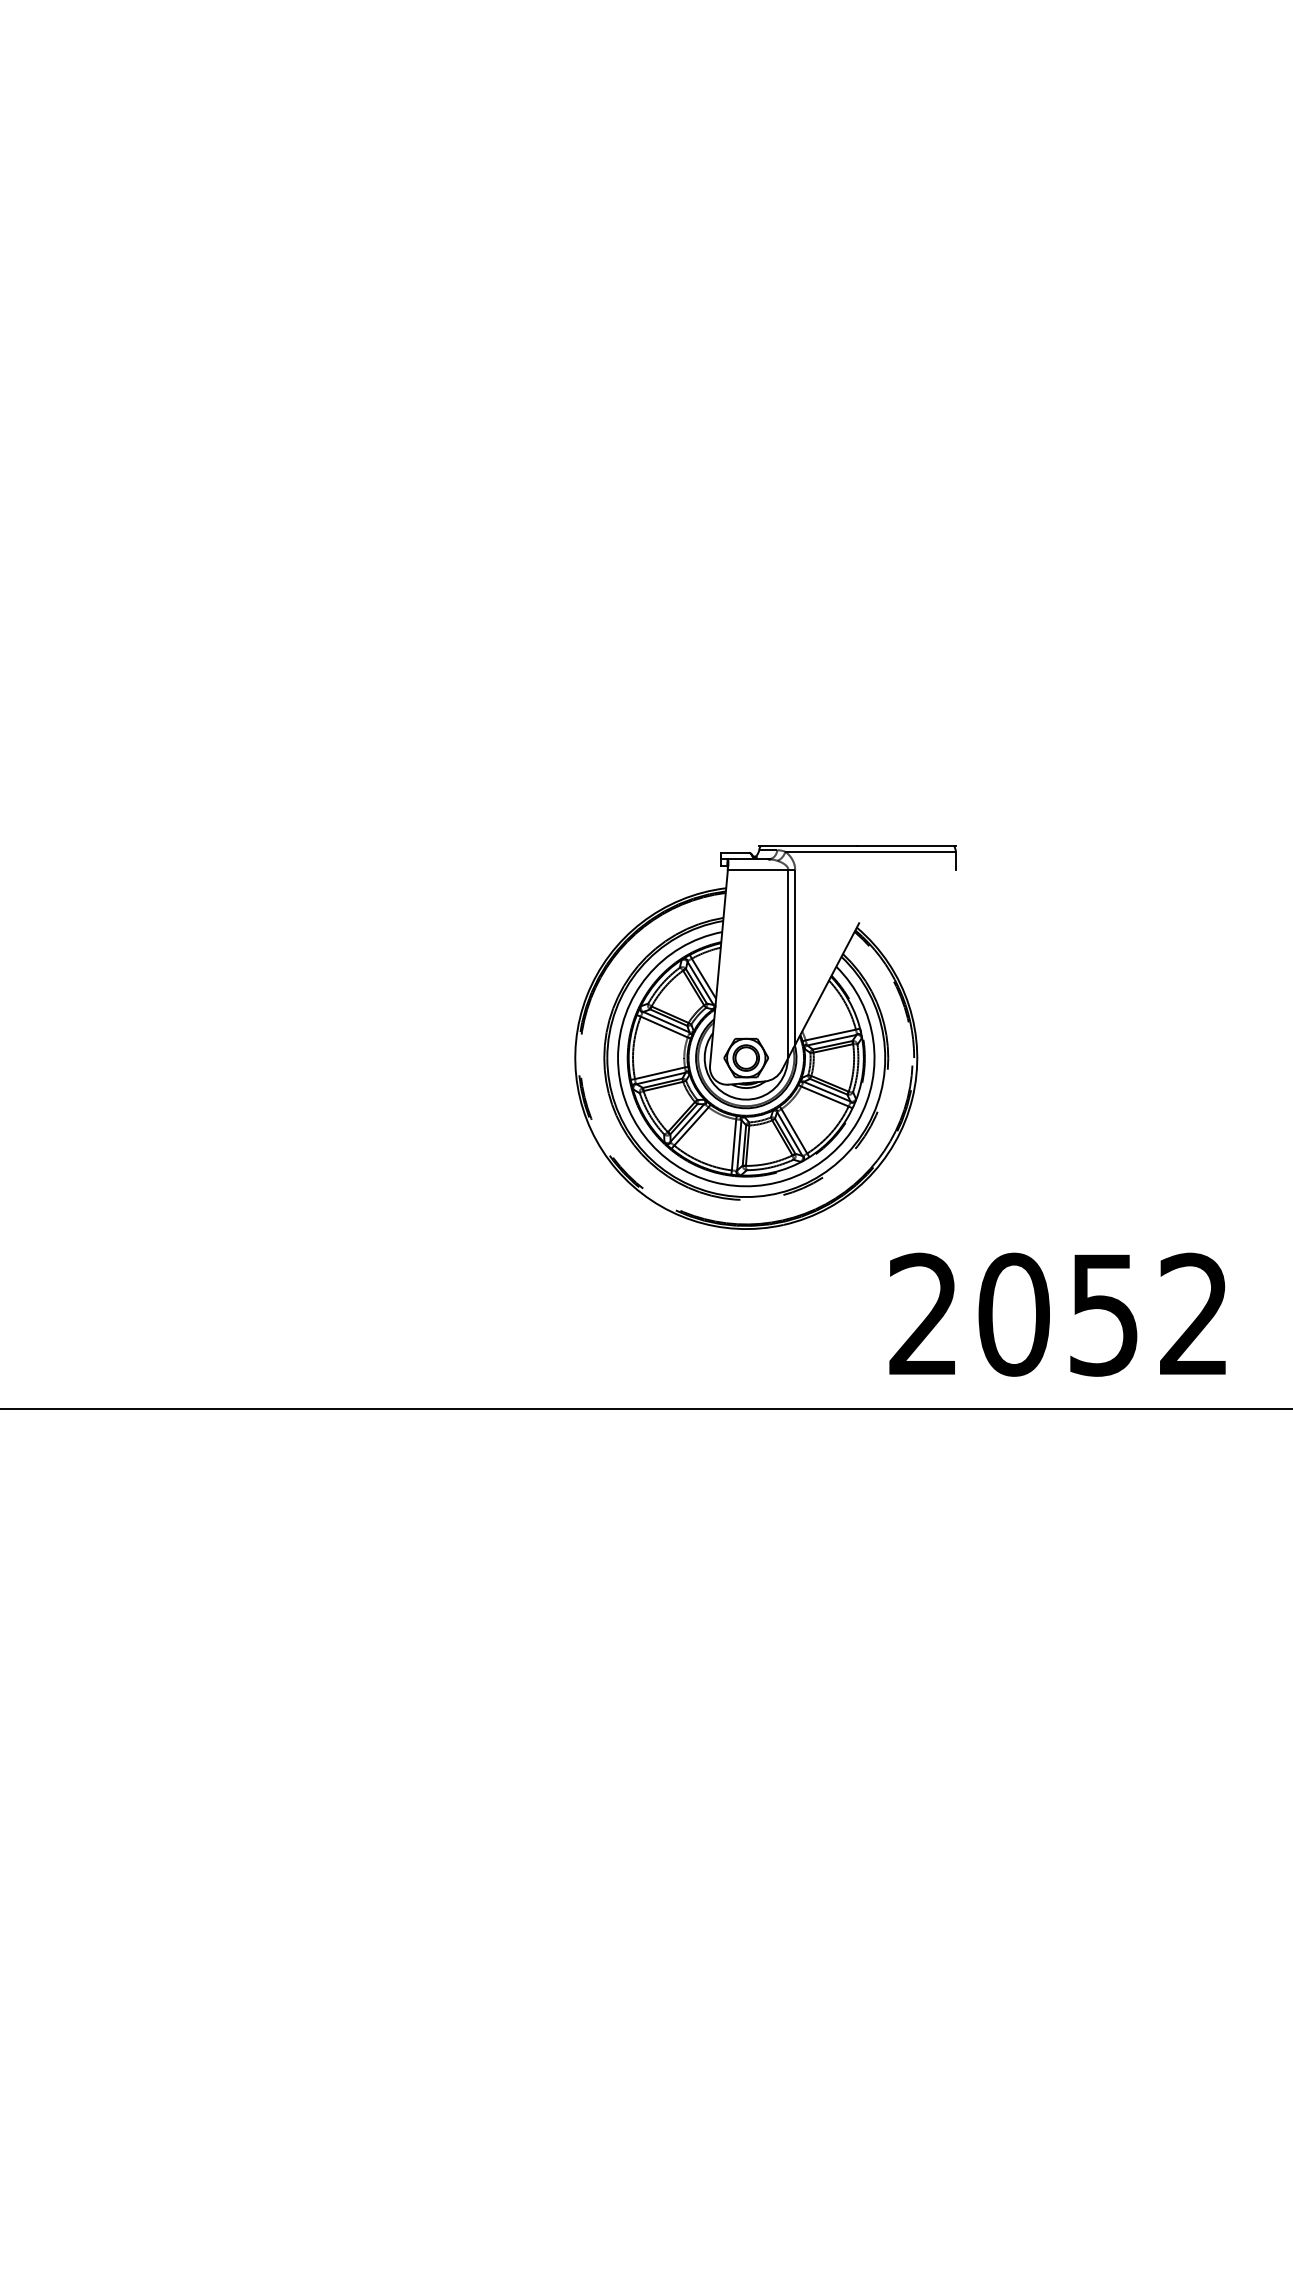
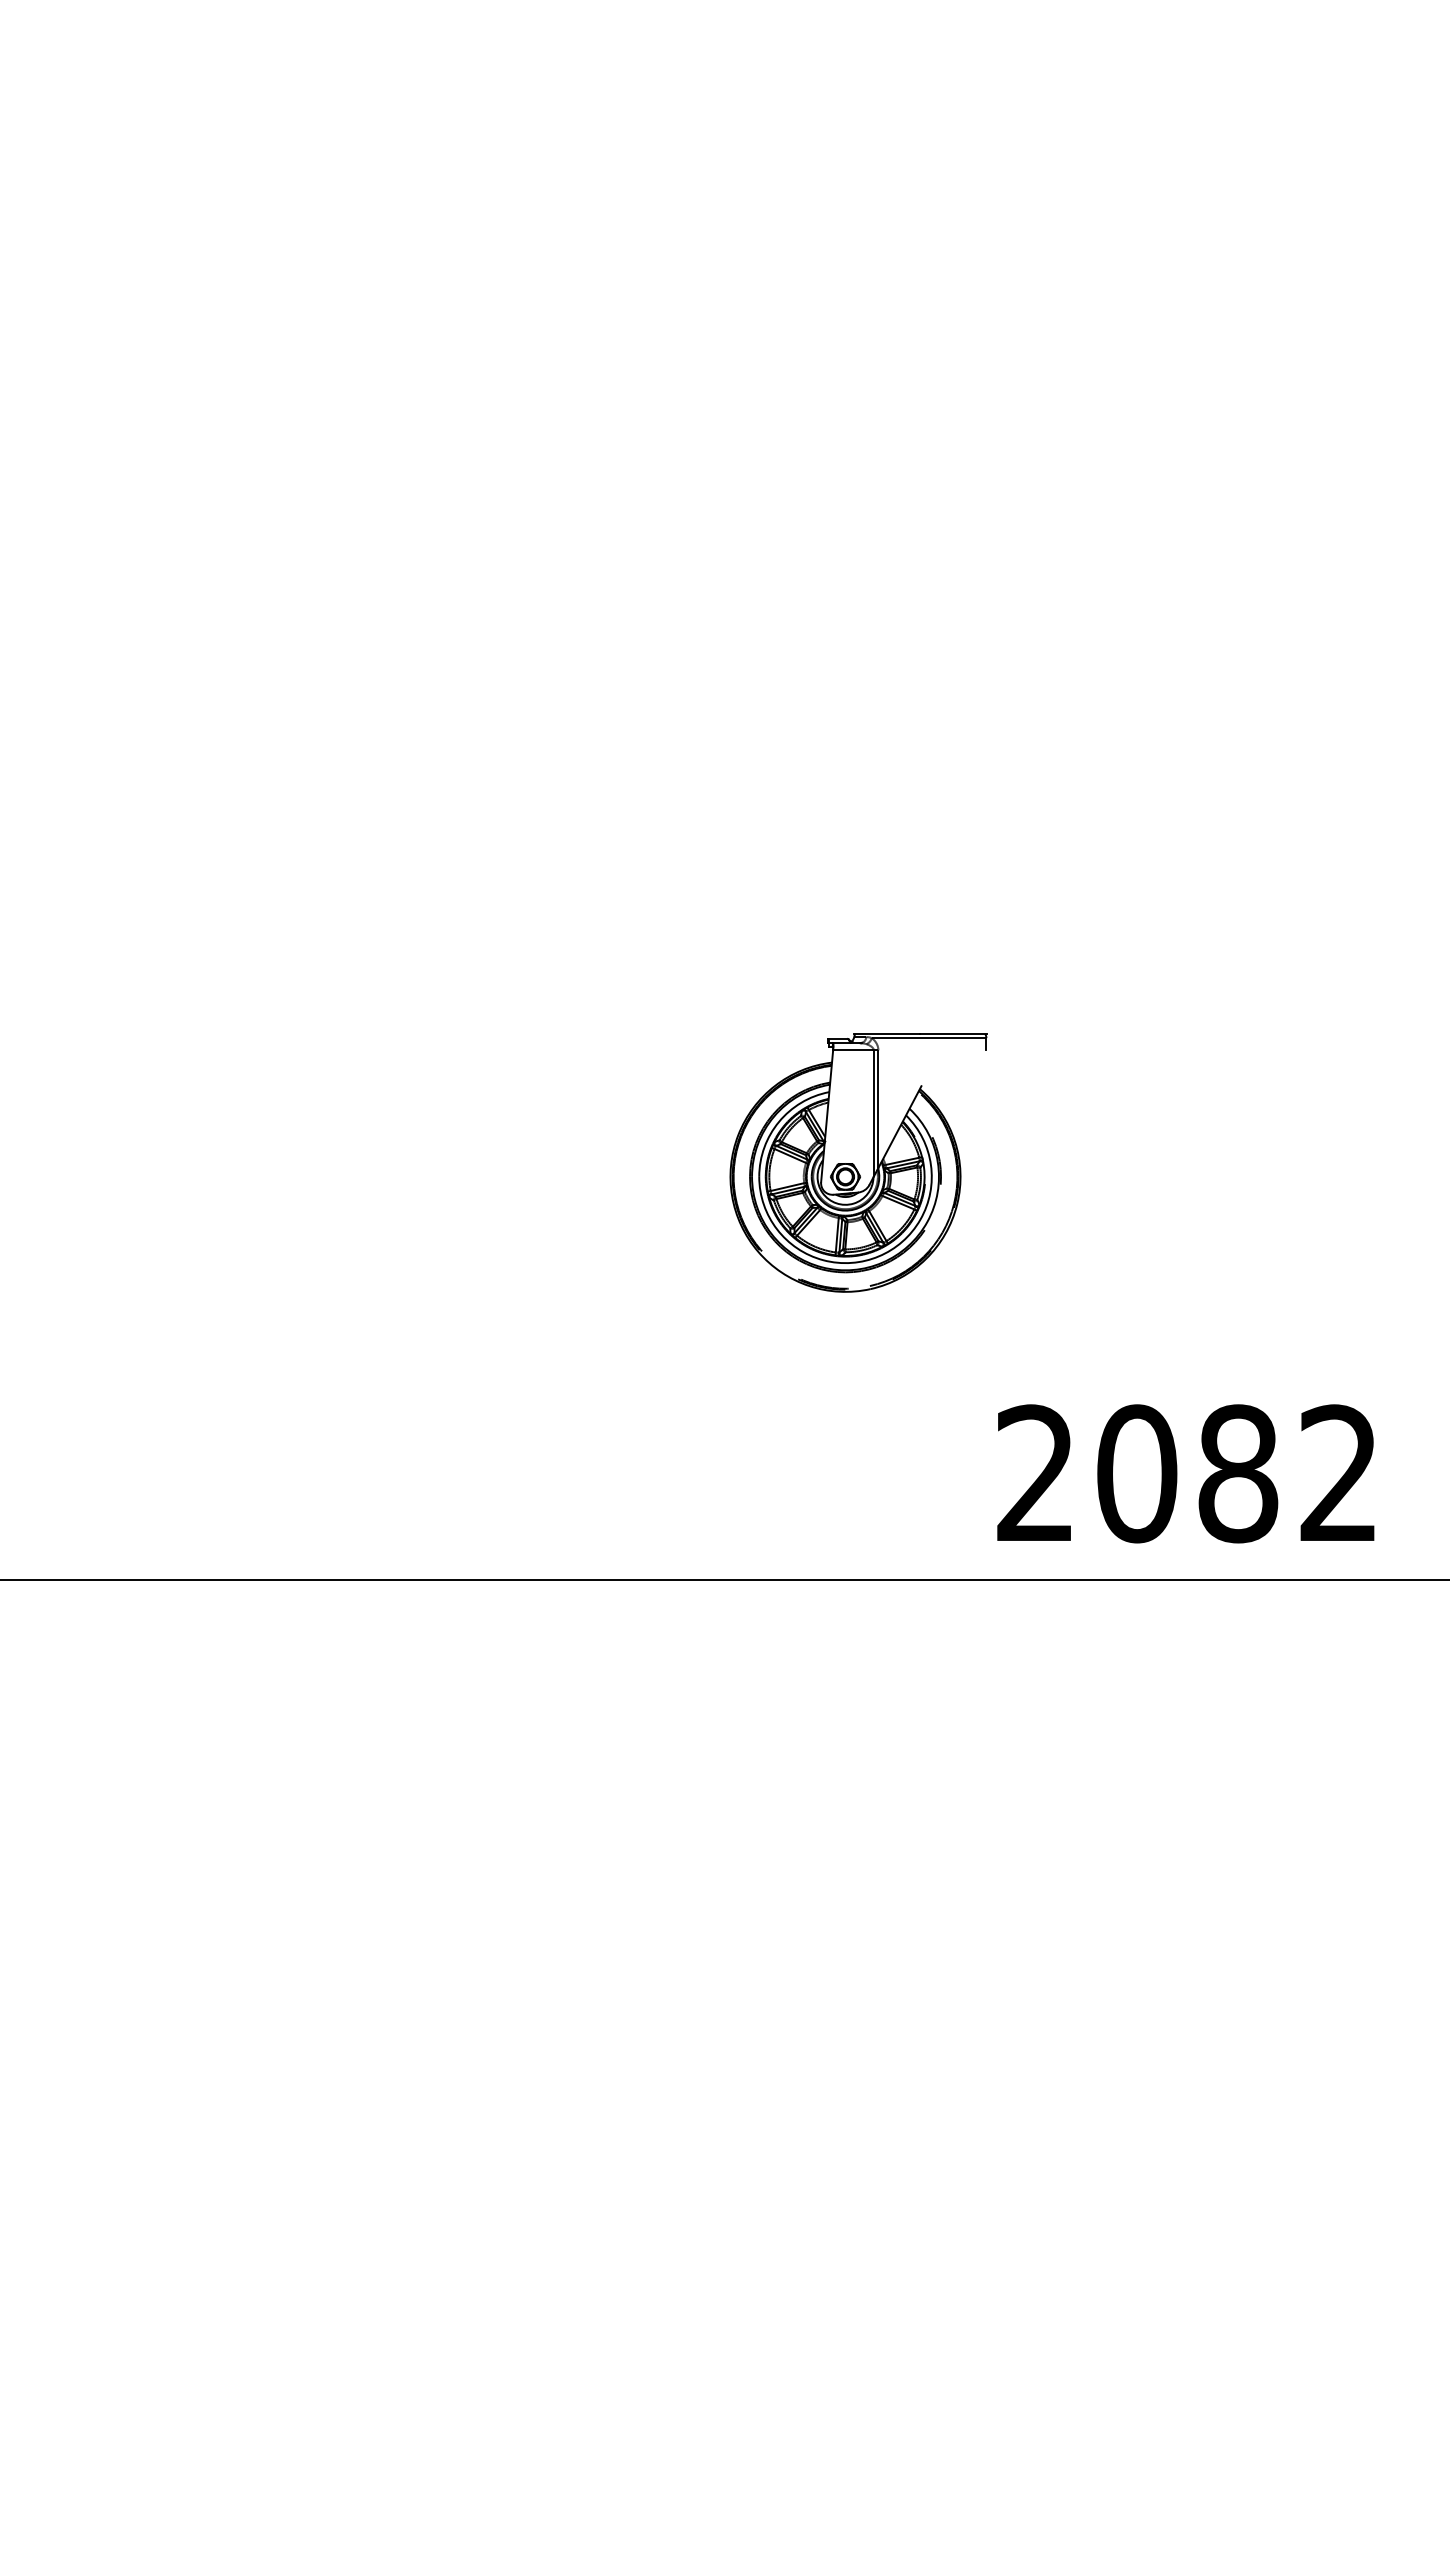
part: (765, 1037) -> (858, 1162), size x0.6
text: (1104, 1314) -> (1238, 1473), 2052 -> 2082

